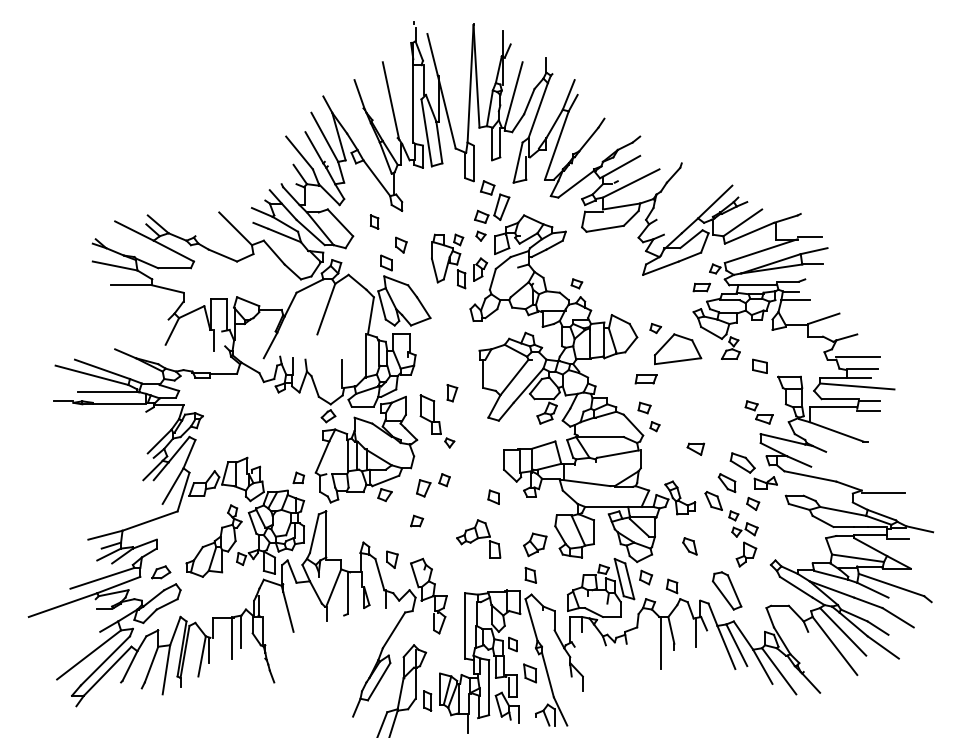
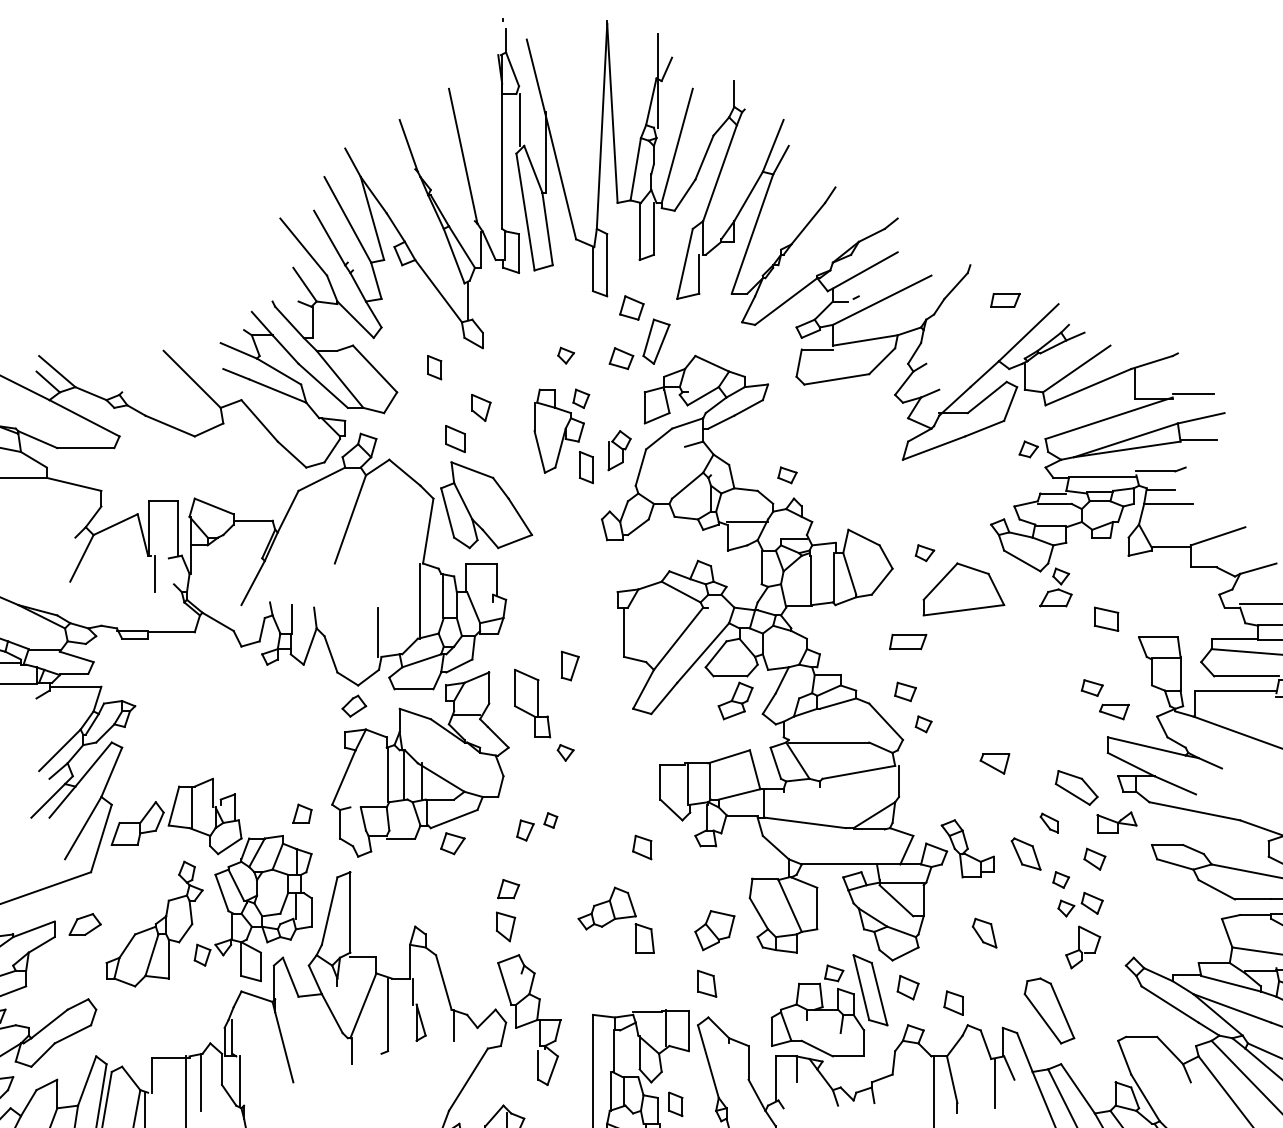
part: (480, 235) -> (565, 354), moved
part: (701, 287) -> (1004, 300), moved
part: (726, 483) -> (1048, 823), size x0.6
part: (433, 485) -> (537, 827), size x0.7
part: (392, 559) -> (505, 926), moved
part: (161, 572) -> (85, 924), moved

